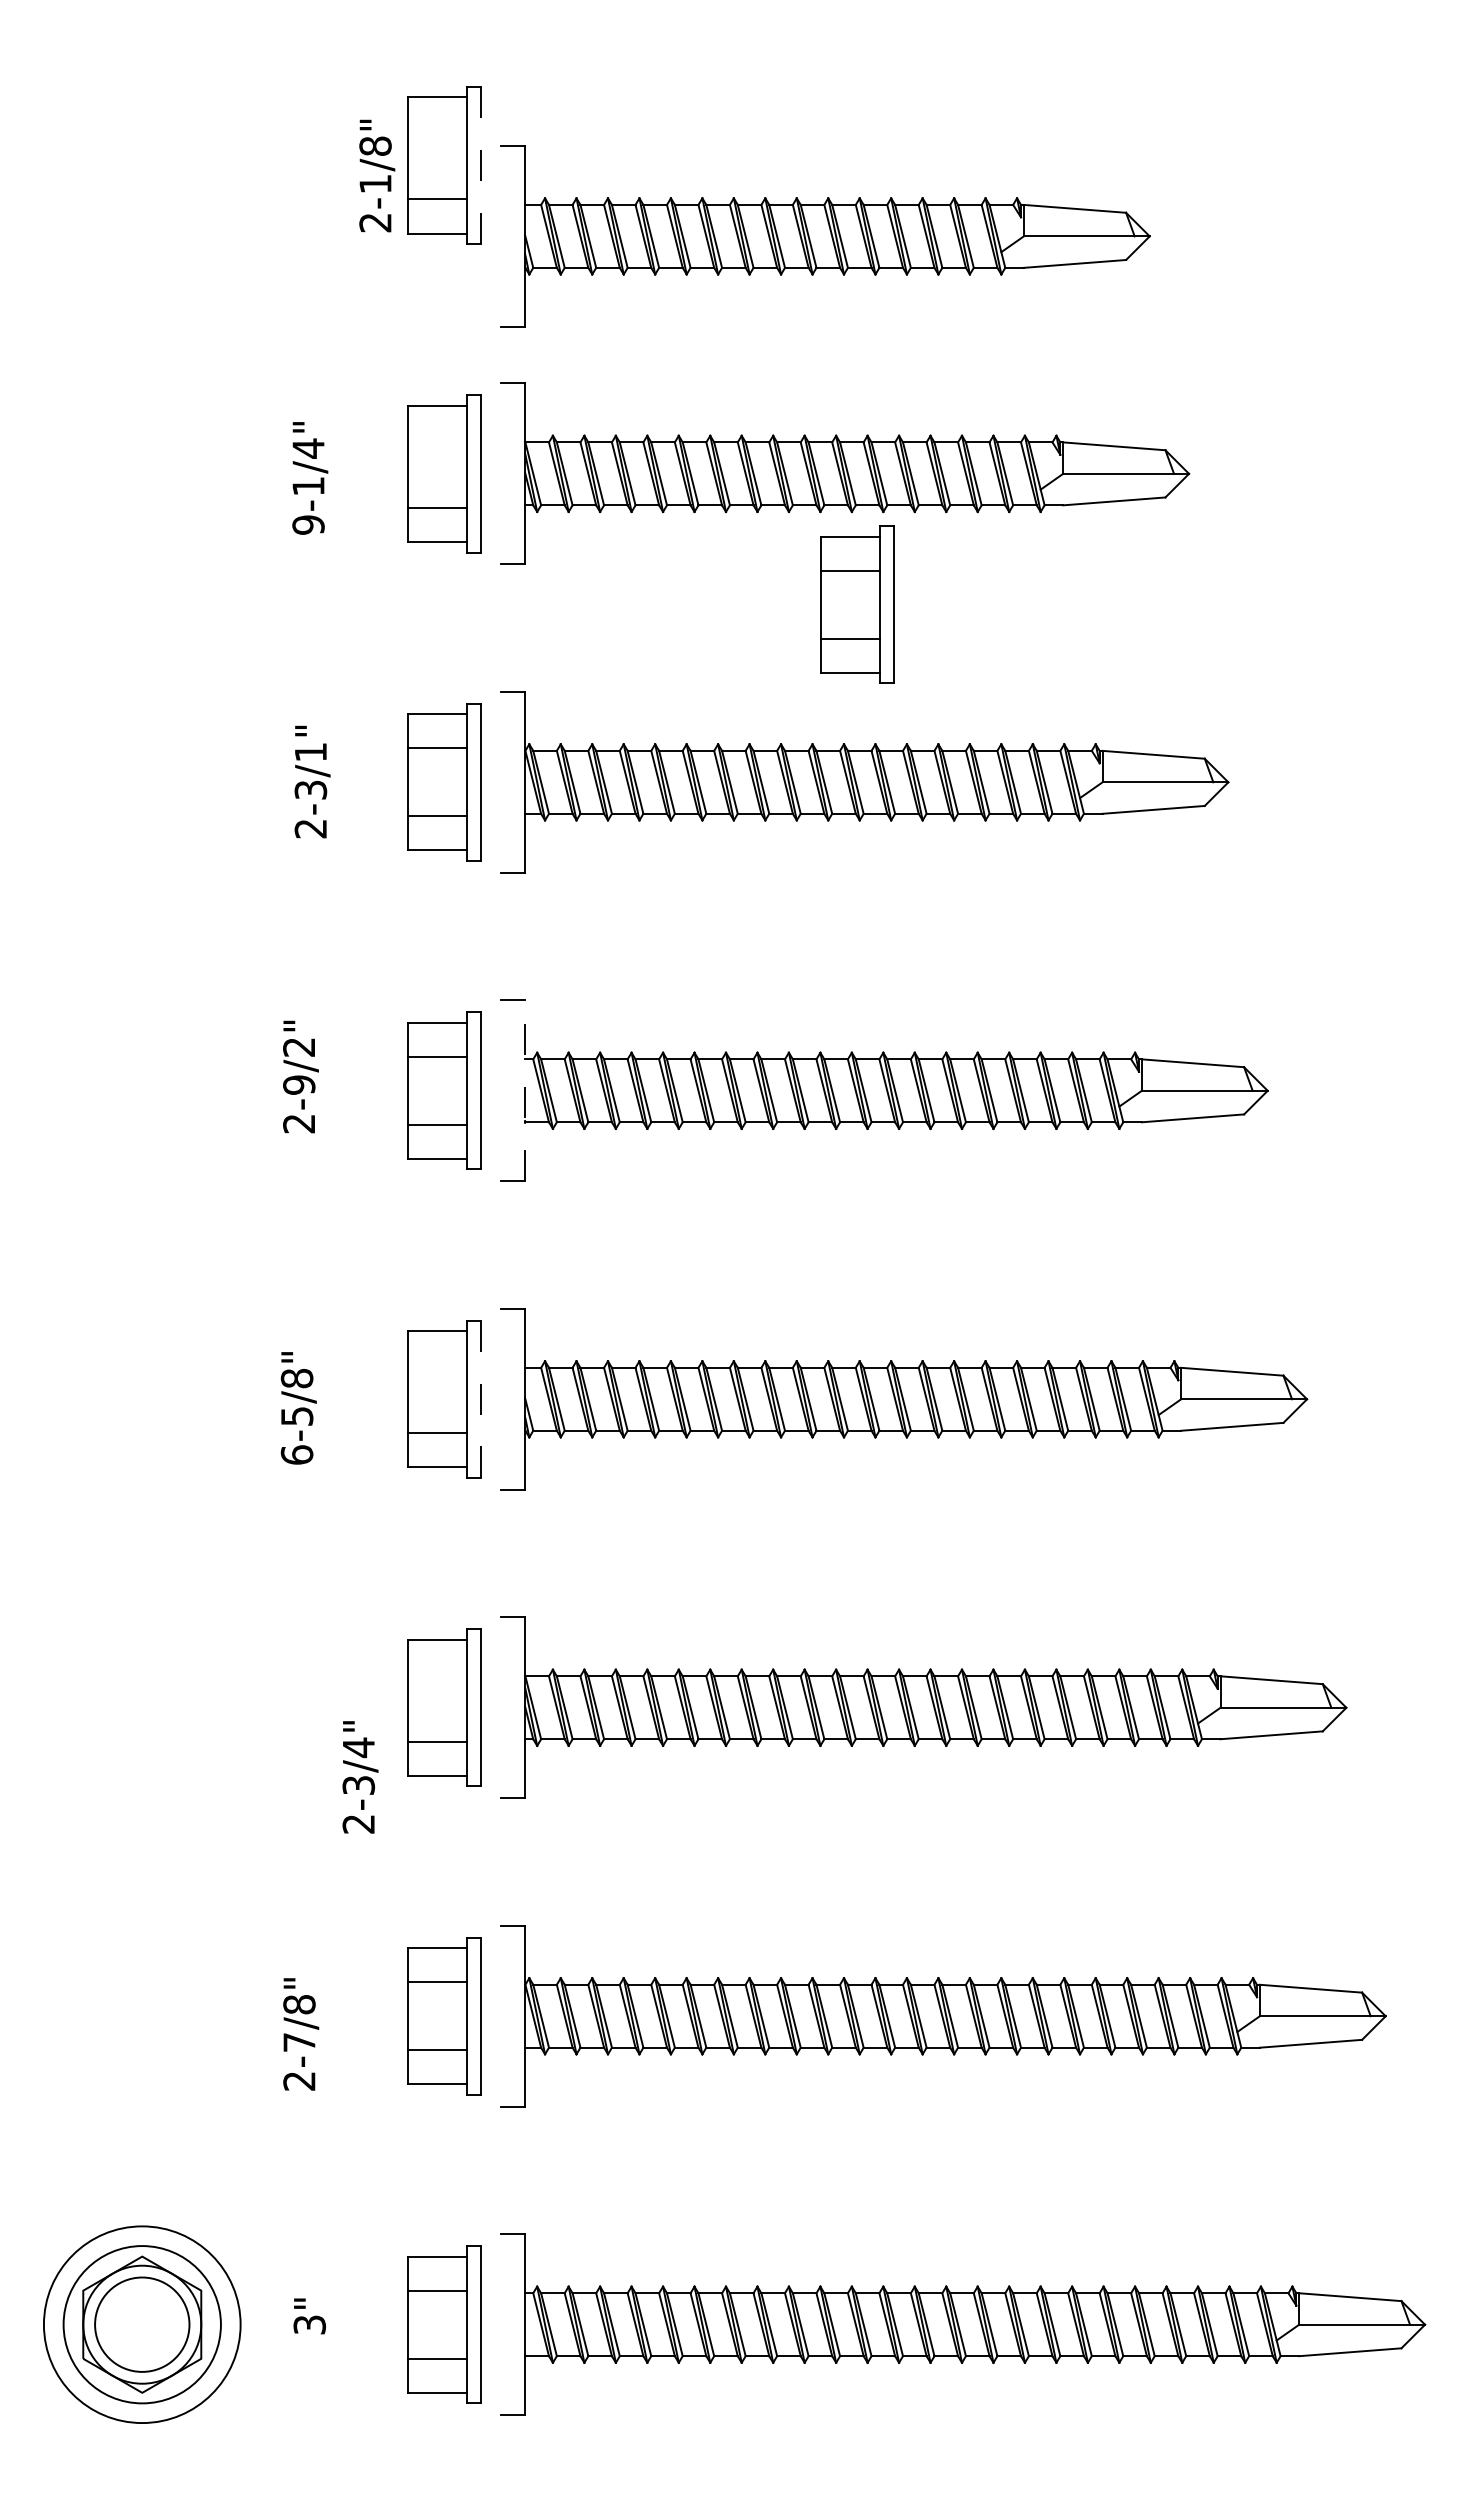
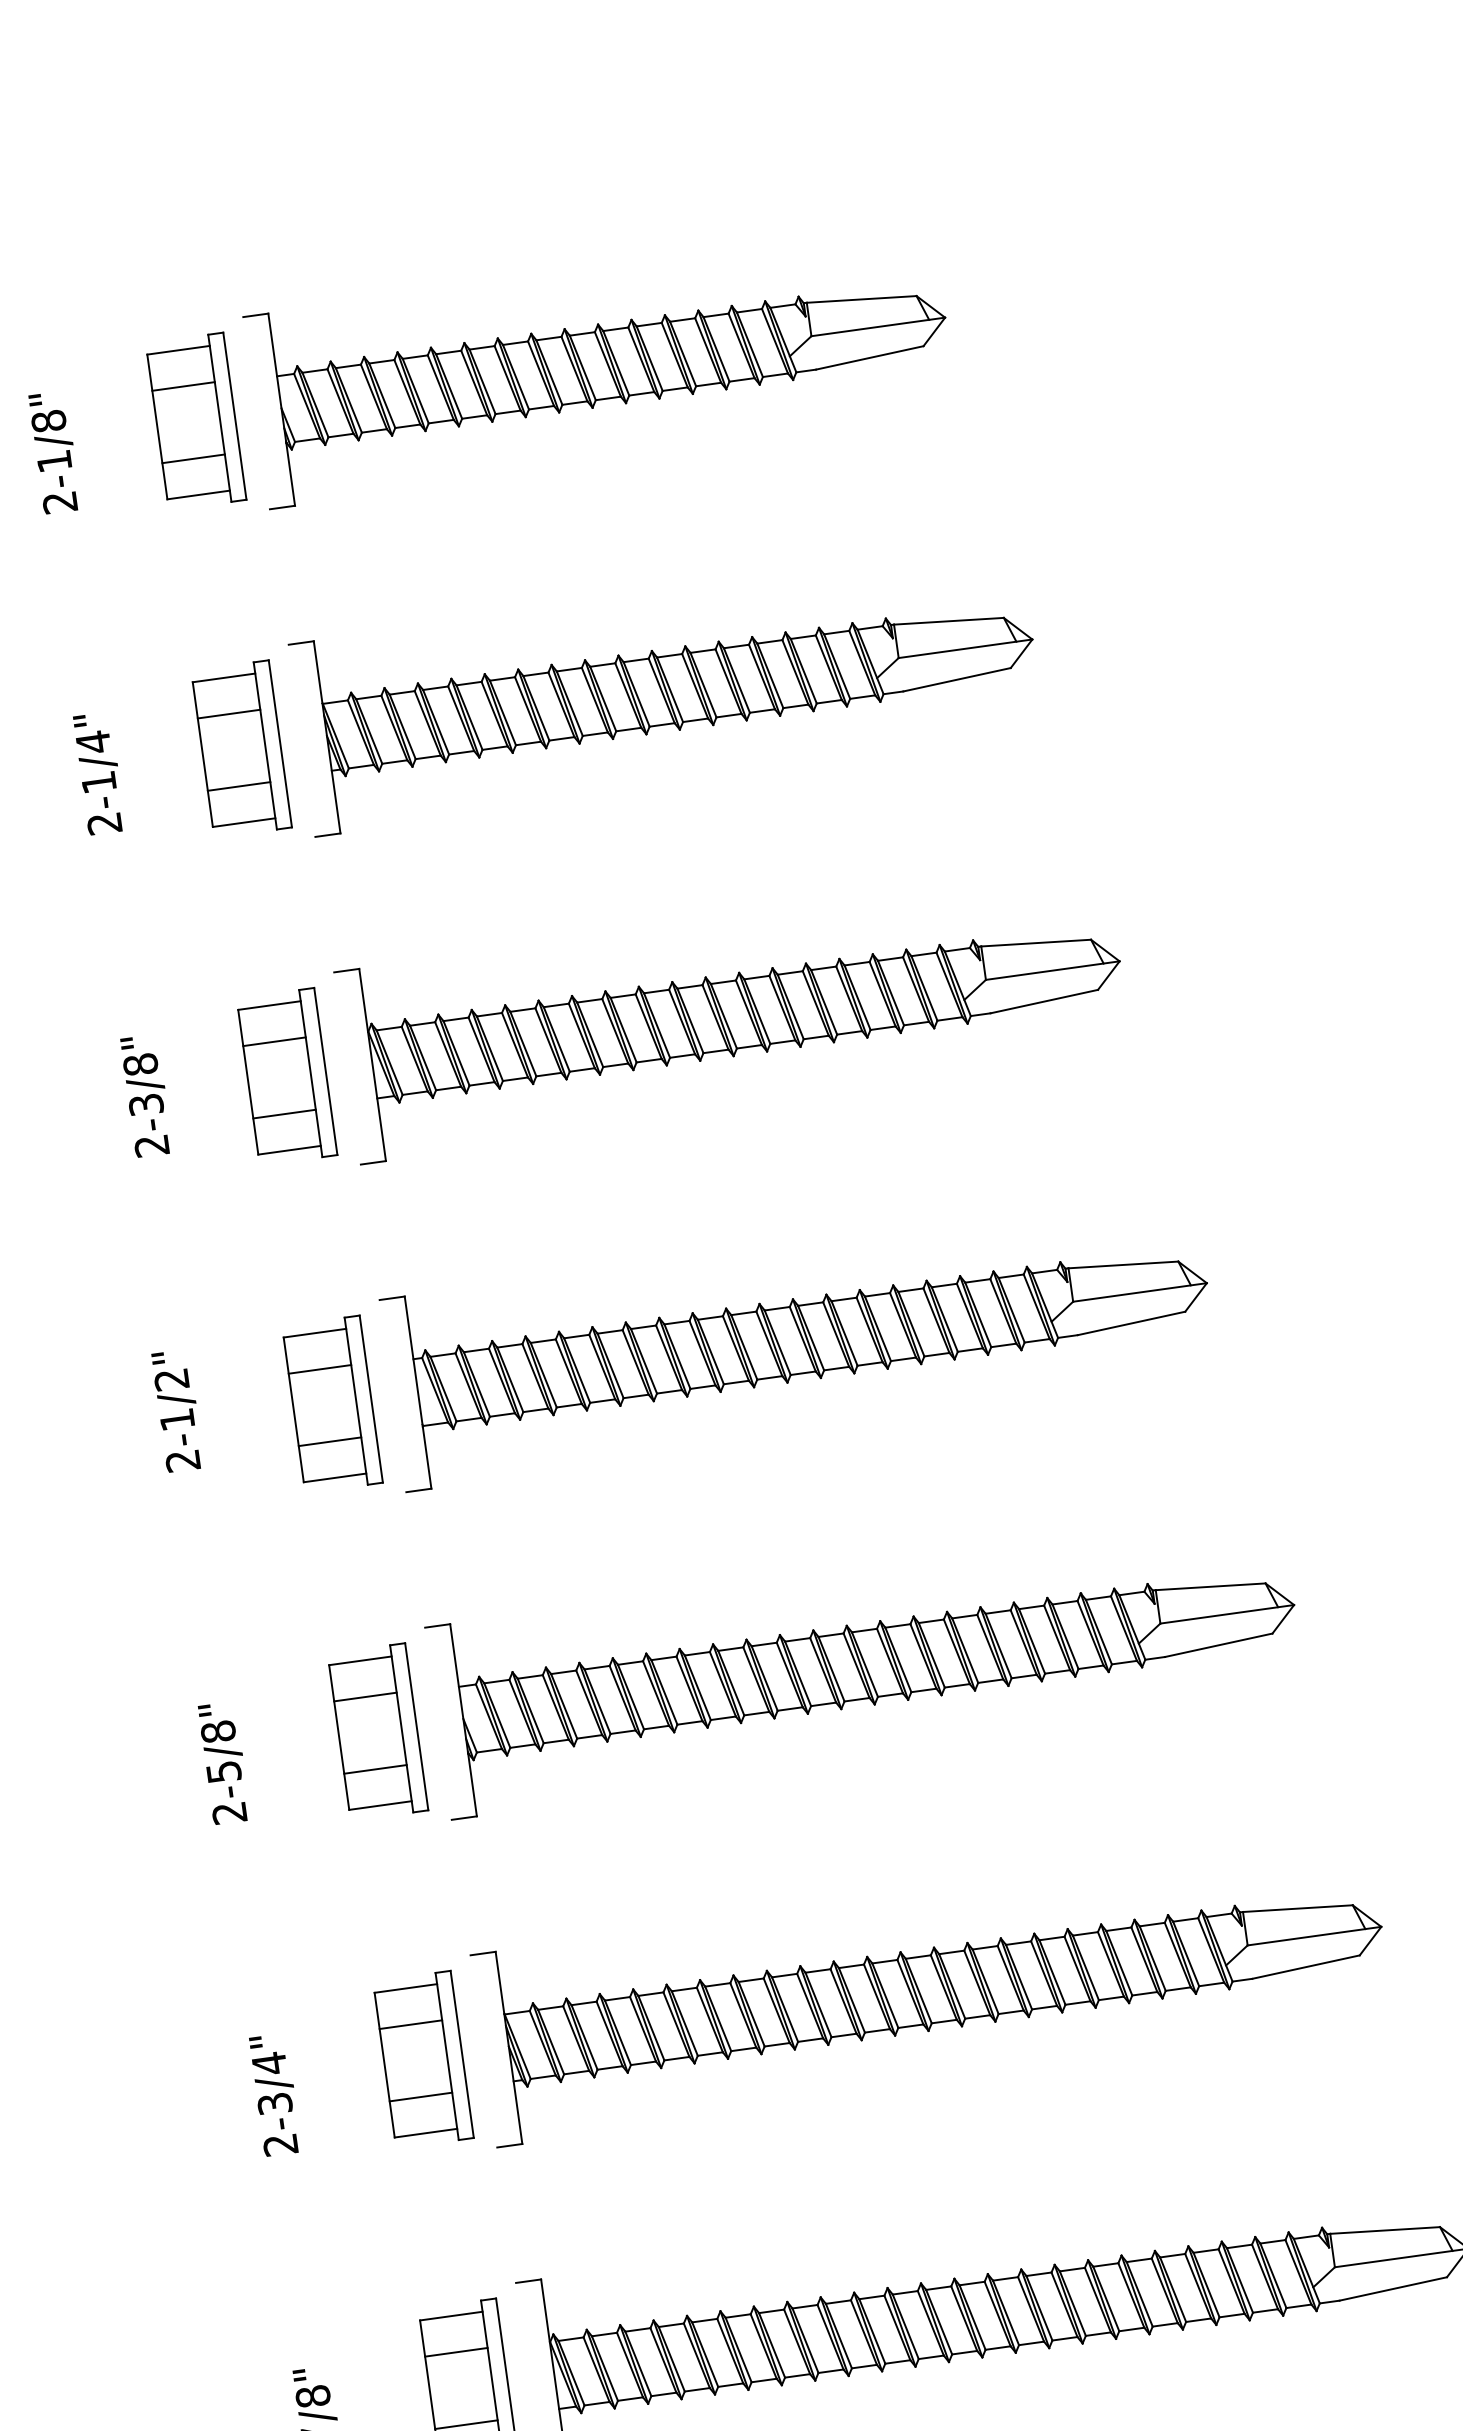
line: (437, 131) -> (183, 386), added
line: (481, 165) -> (235, 416), dashed -> solid
text: (377, 175) -> (55, 452), moved
part: (825, 236) -> (600, 365), moved
line: (437, 439) -> (229, 713), added
text: (308, 524) -> (104, 823), 9-1/4" -> 2-1/4"
part: (857, 604) -> (699, 827), removed
text: (310, 751) -> (140, 1063), 2-3/1" -> 2-3/8"
text: (299, 1084) -> (177, 1419), 2-9/2" -> 2-1/2"
line: (525, 1090) -> (418, 1392), dashed -> solid
line: (437, 1365) -> (365, 1697), added
line: (481, 1399) -> (417, 1726), dashed -> solid
text: (296, 1454) -> (228, 1812), 6-5/8" -> 2-5/8"
line: (437, 1673) -> (410, 2024), added
text: (360, 1777) -> (275, 2095), moved

